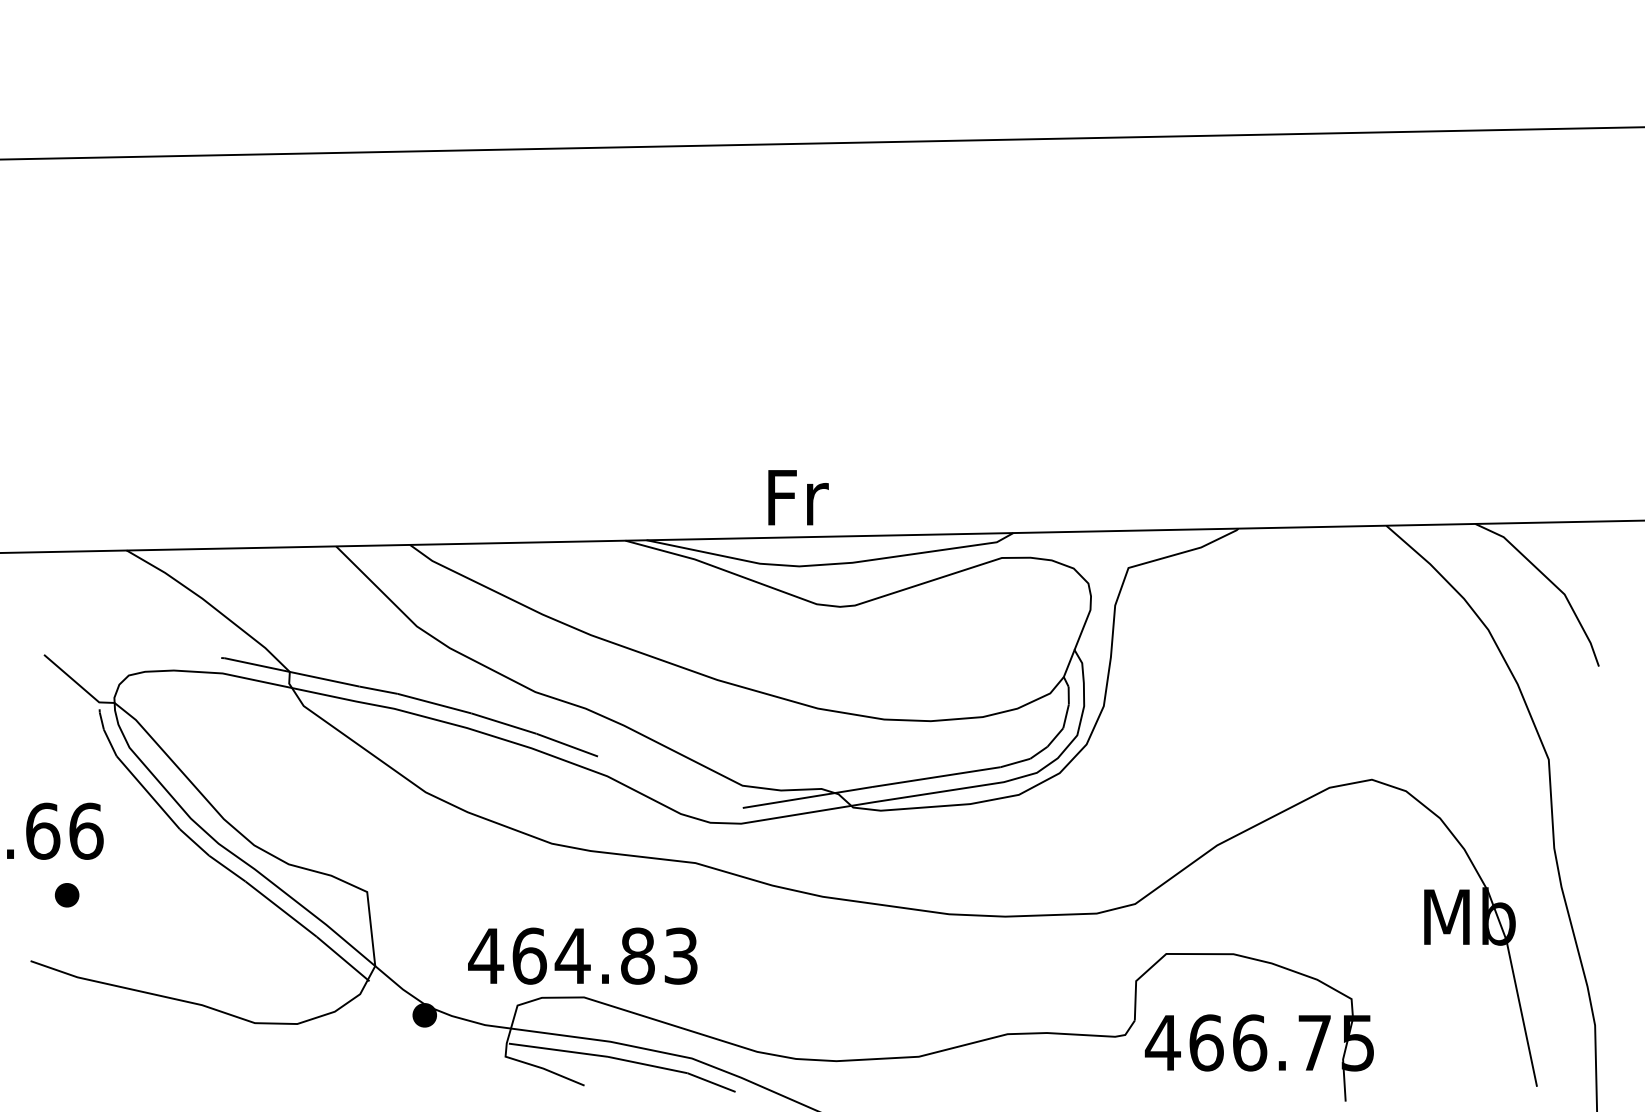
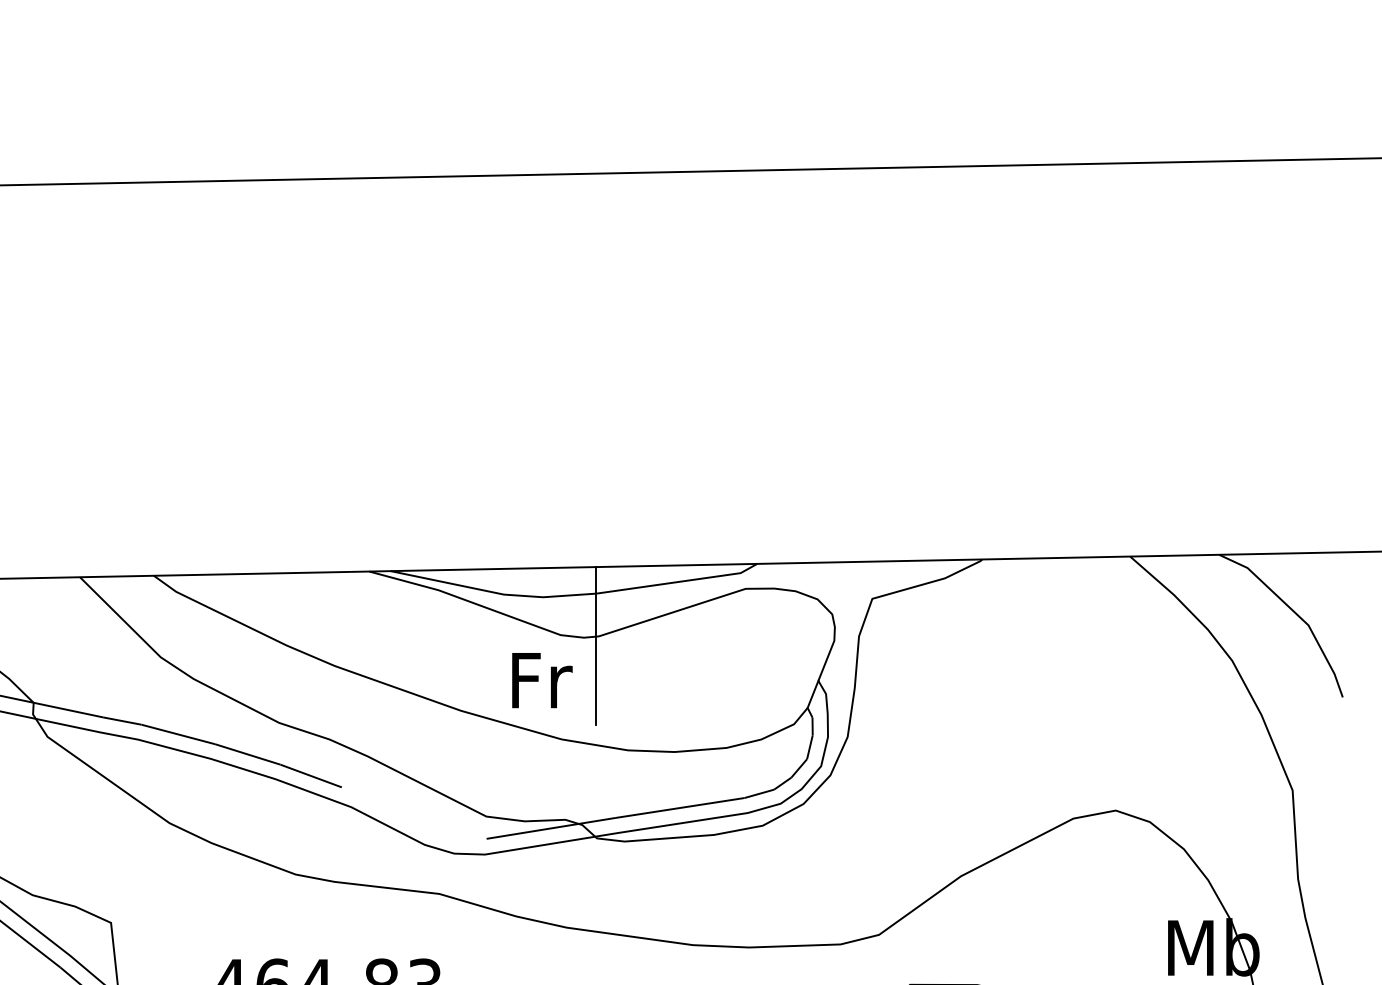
text: (798, 497) -> (542, 680), moved
line: (852, 614) -> (596, 645), added

